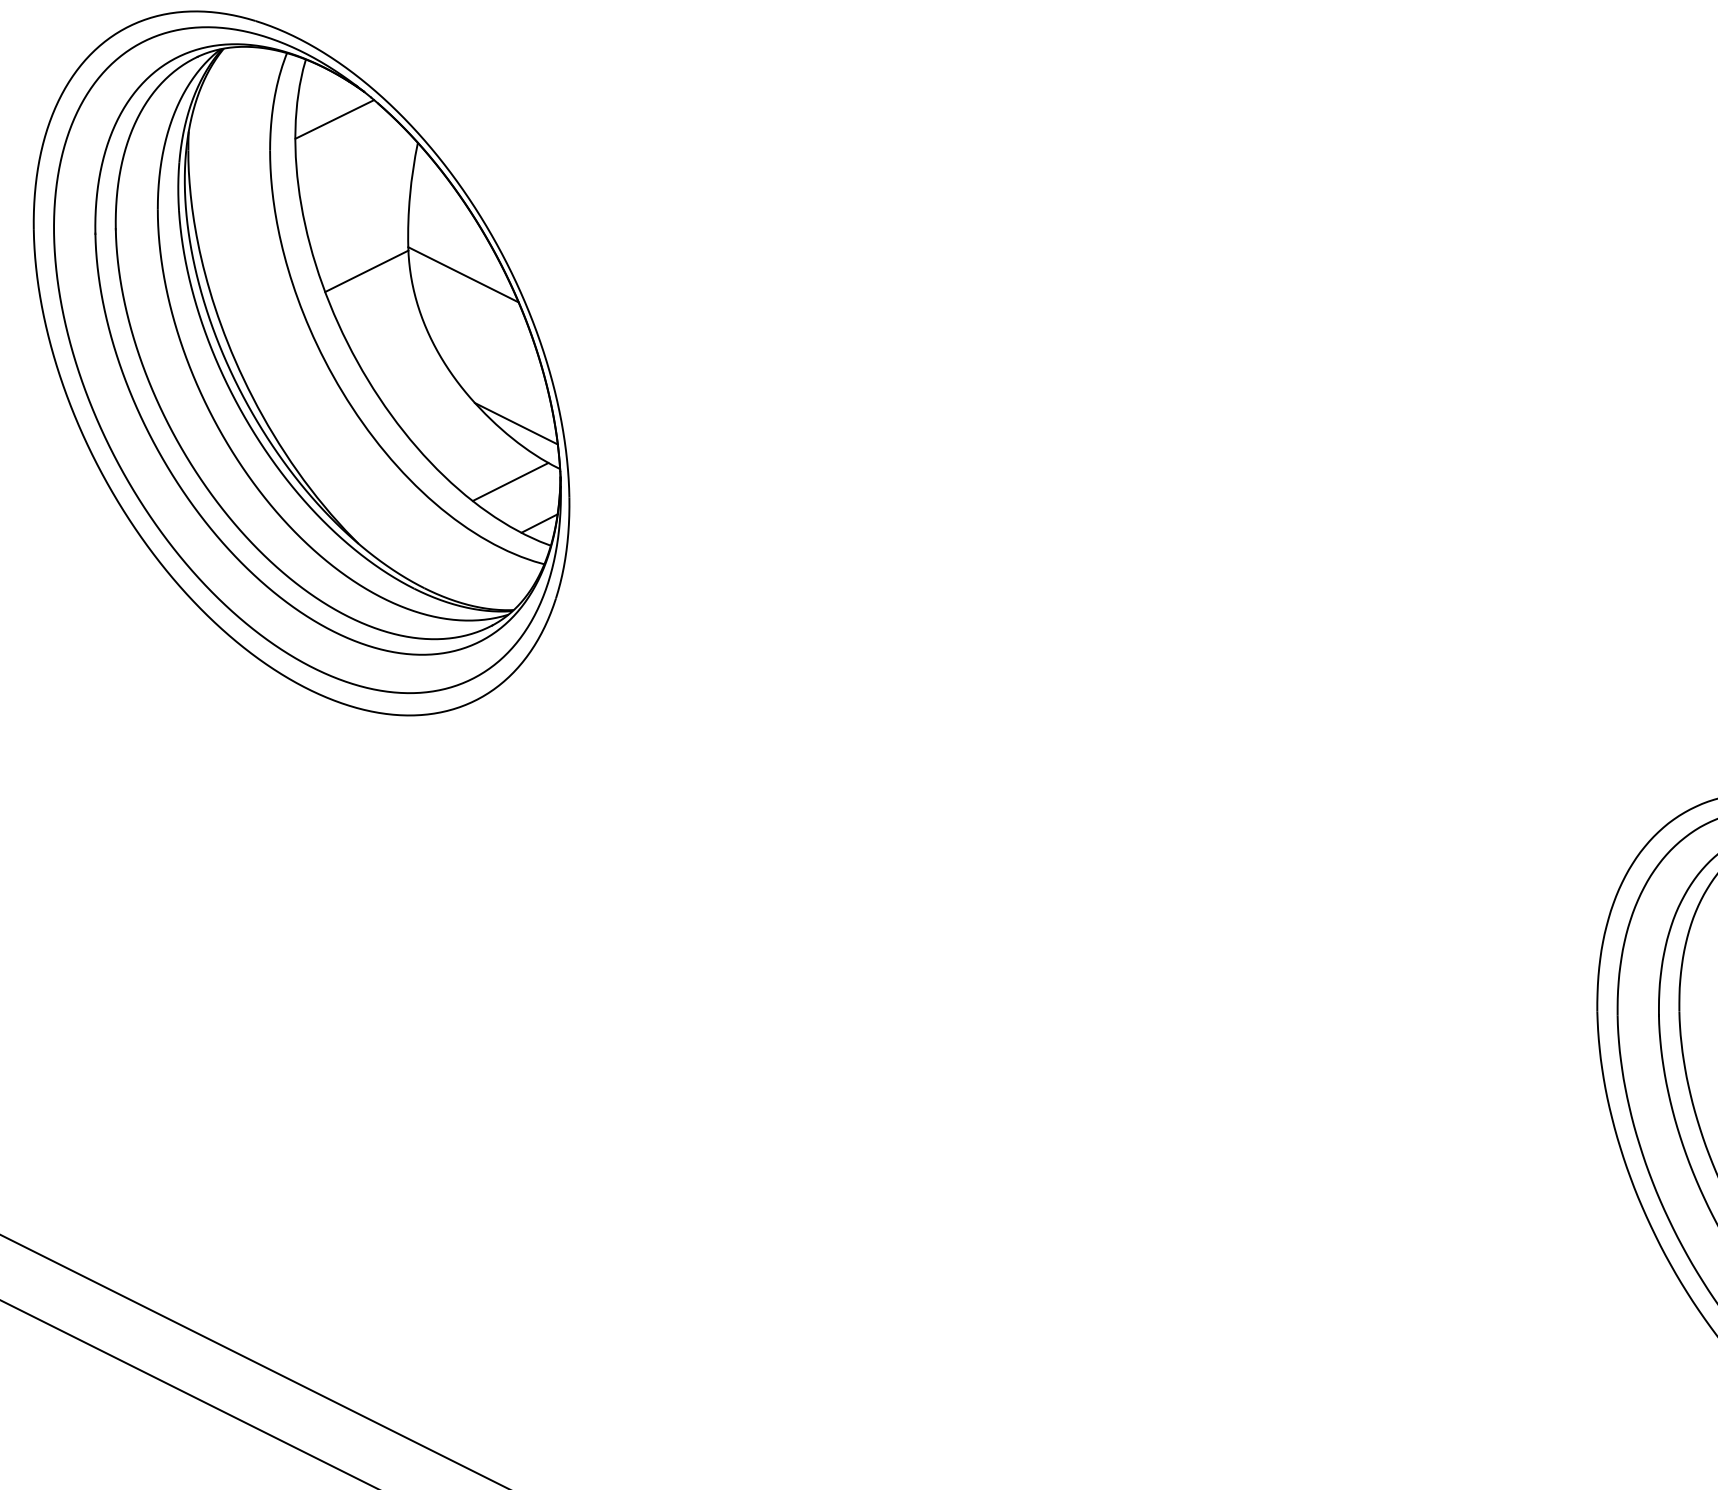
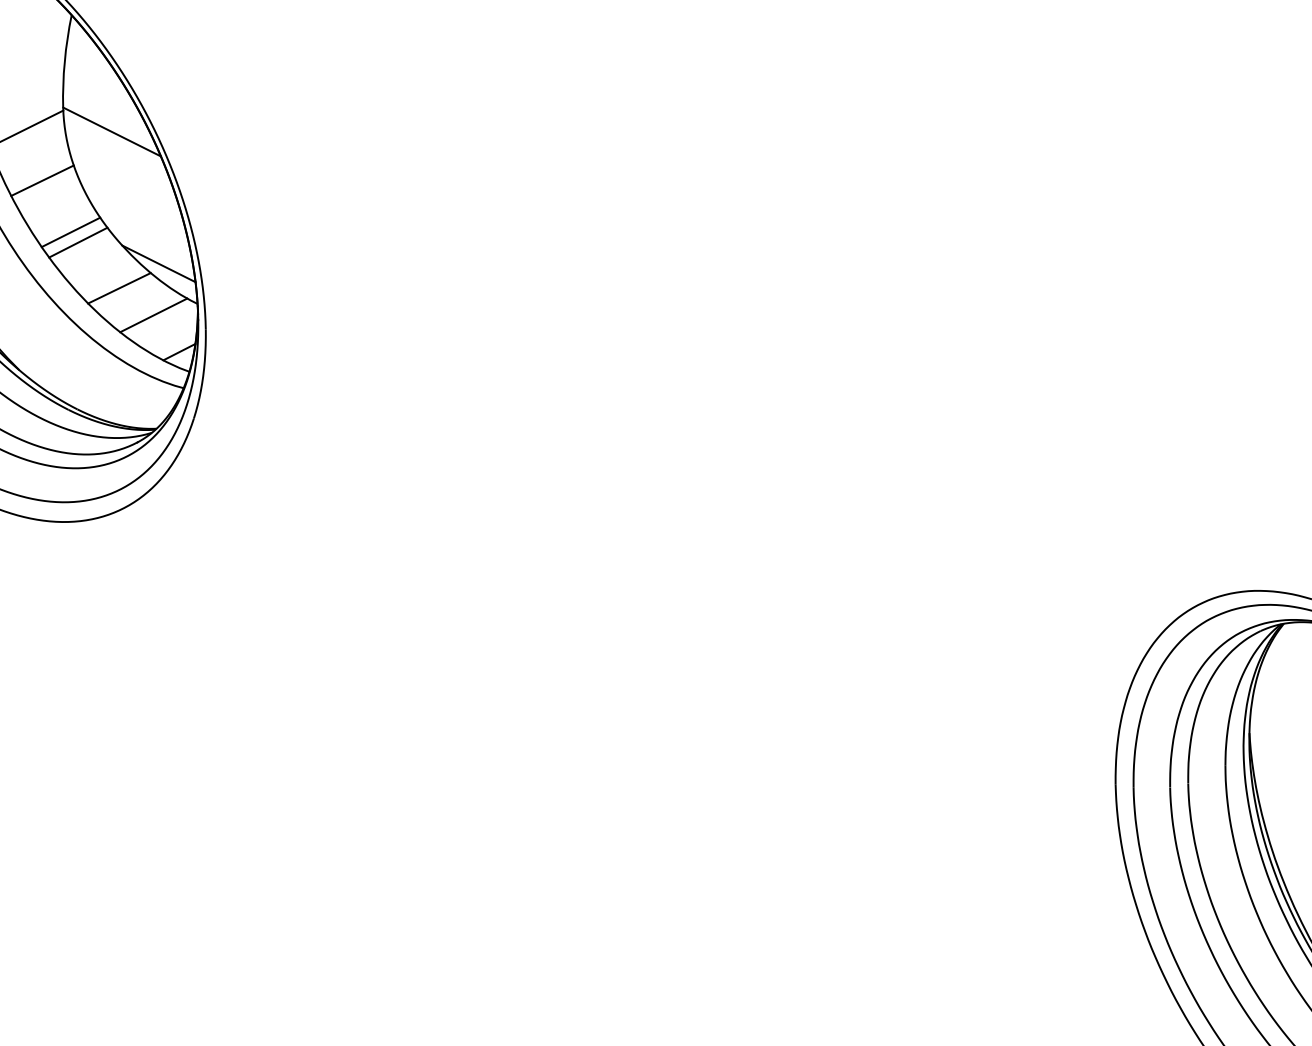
line: (384, 329) -> (42, 180), added
line: (417, 387) -> (71, 231), added
line: (425, 399) -> (78, 242), added
line: (471, 451) -> (119, 288), added

